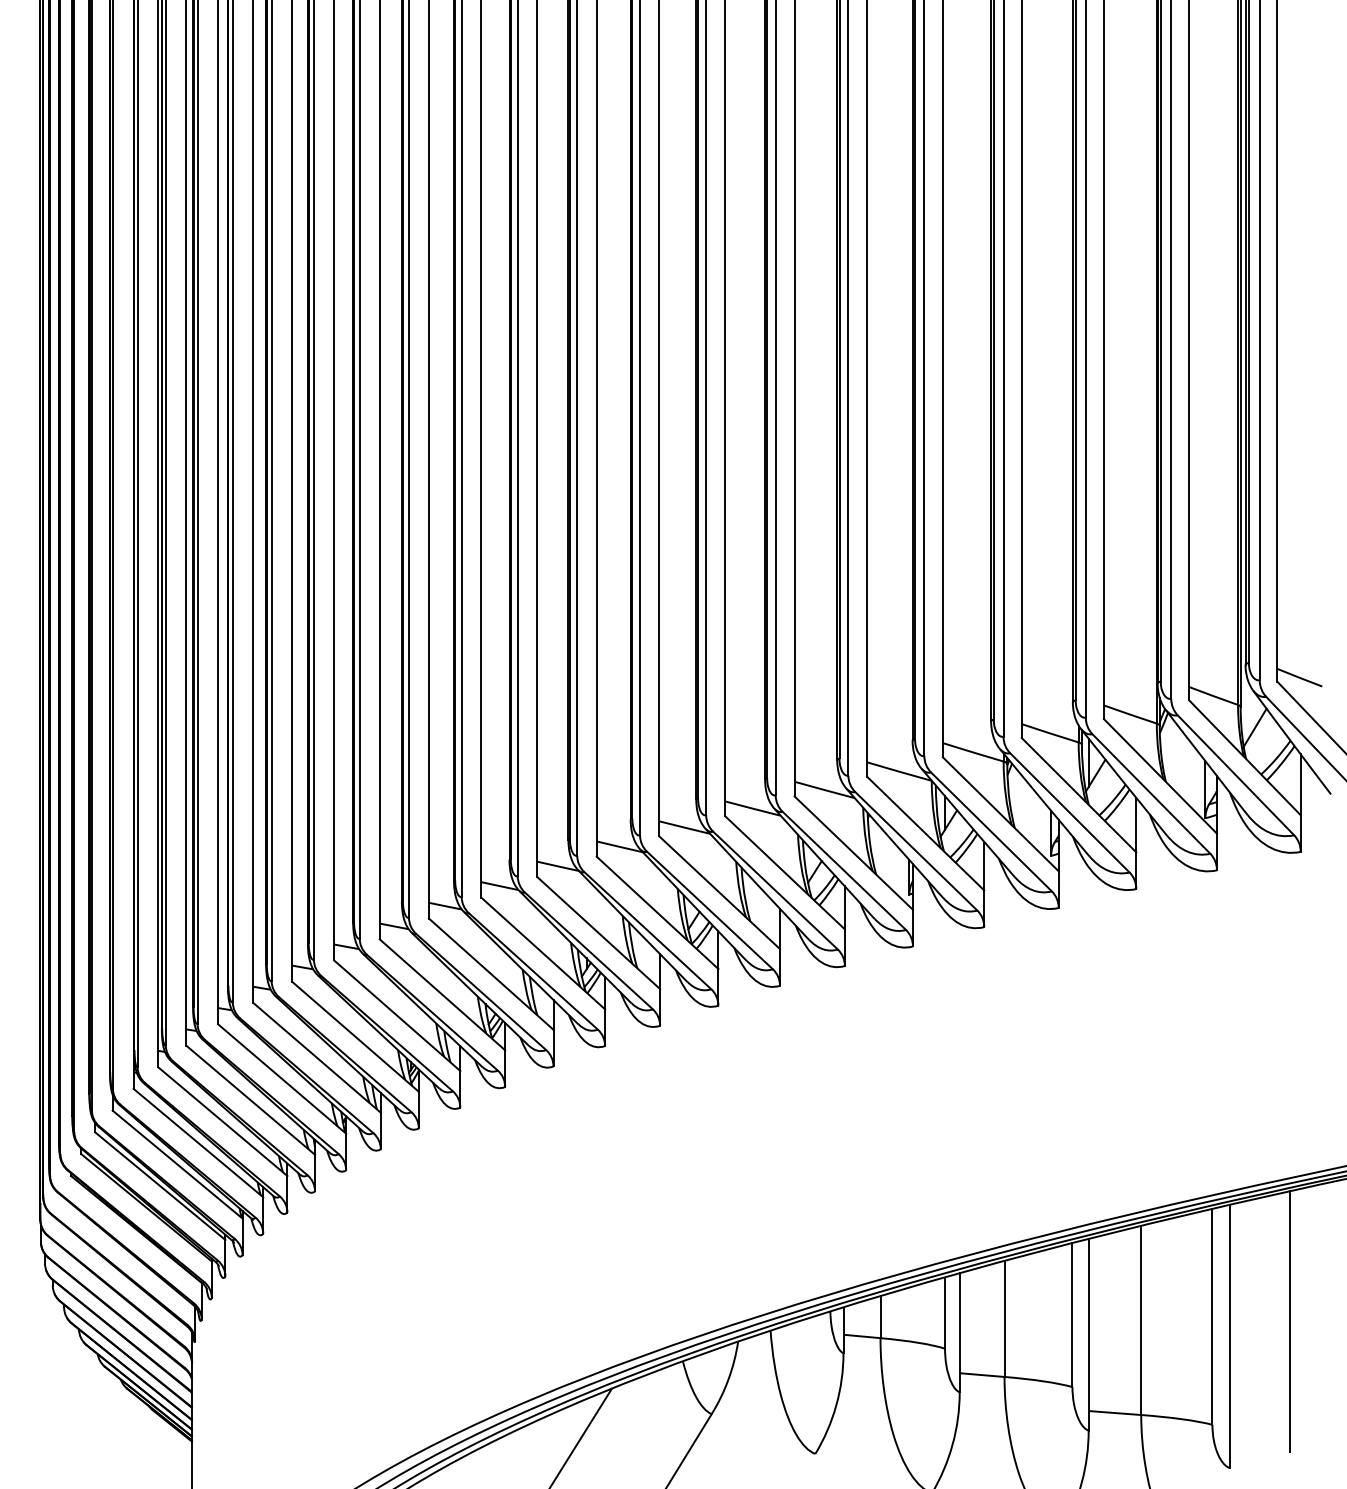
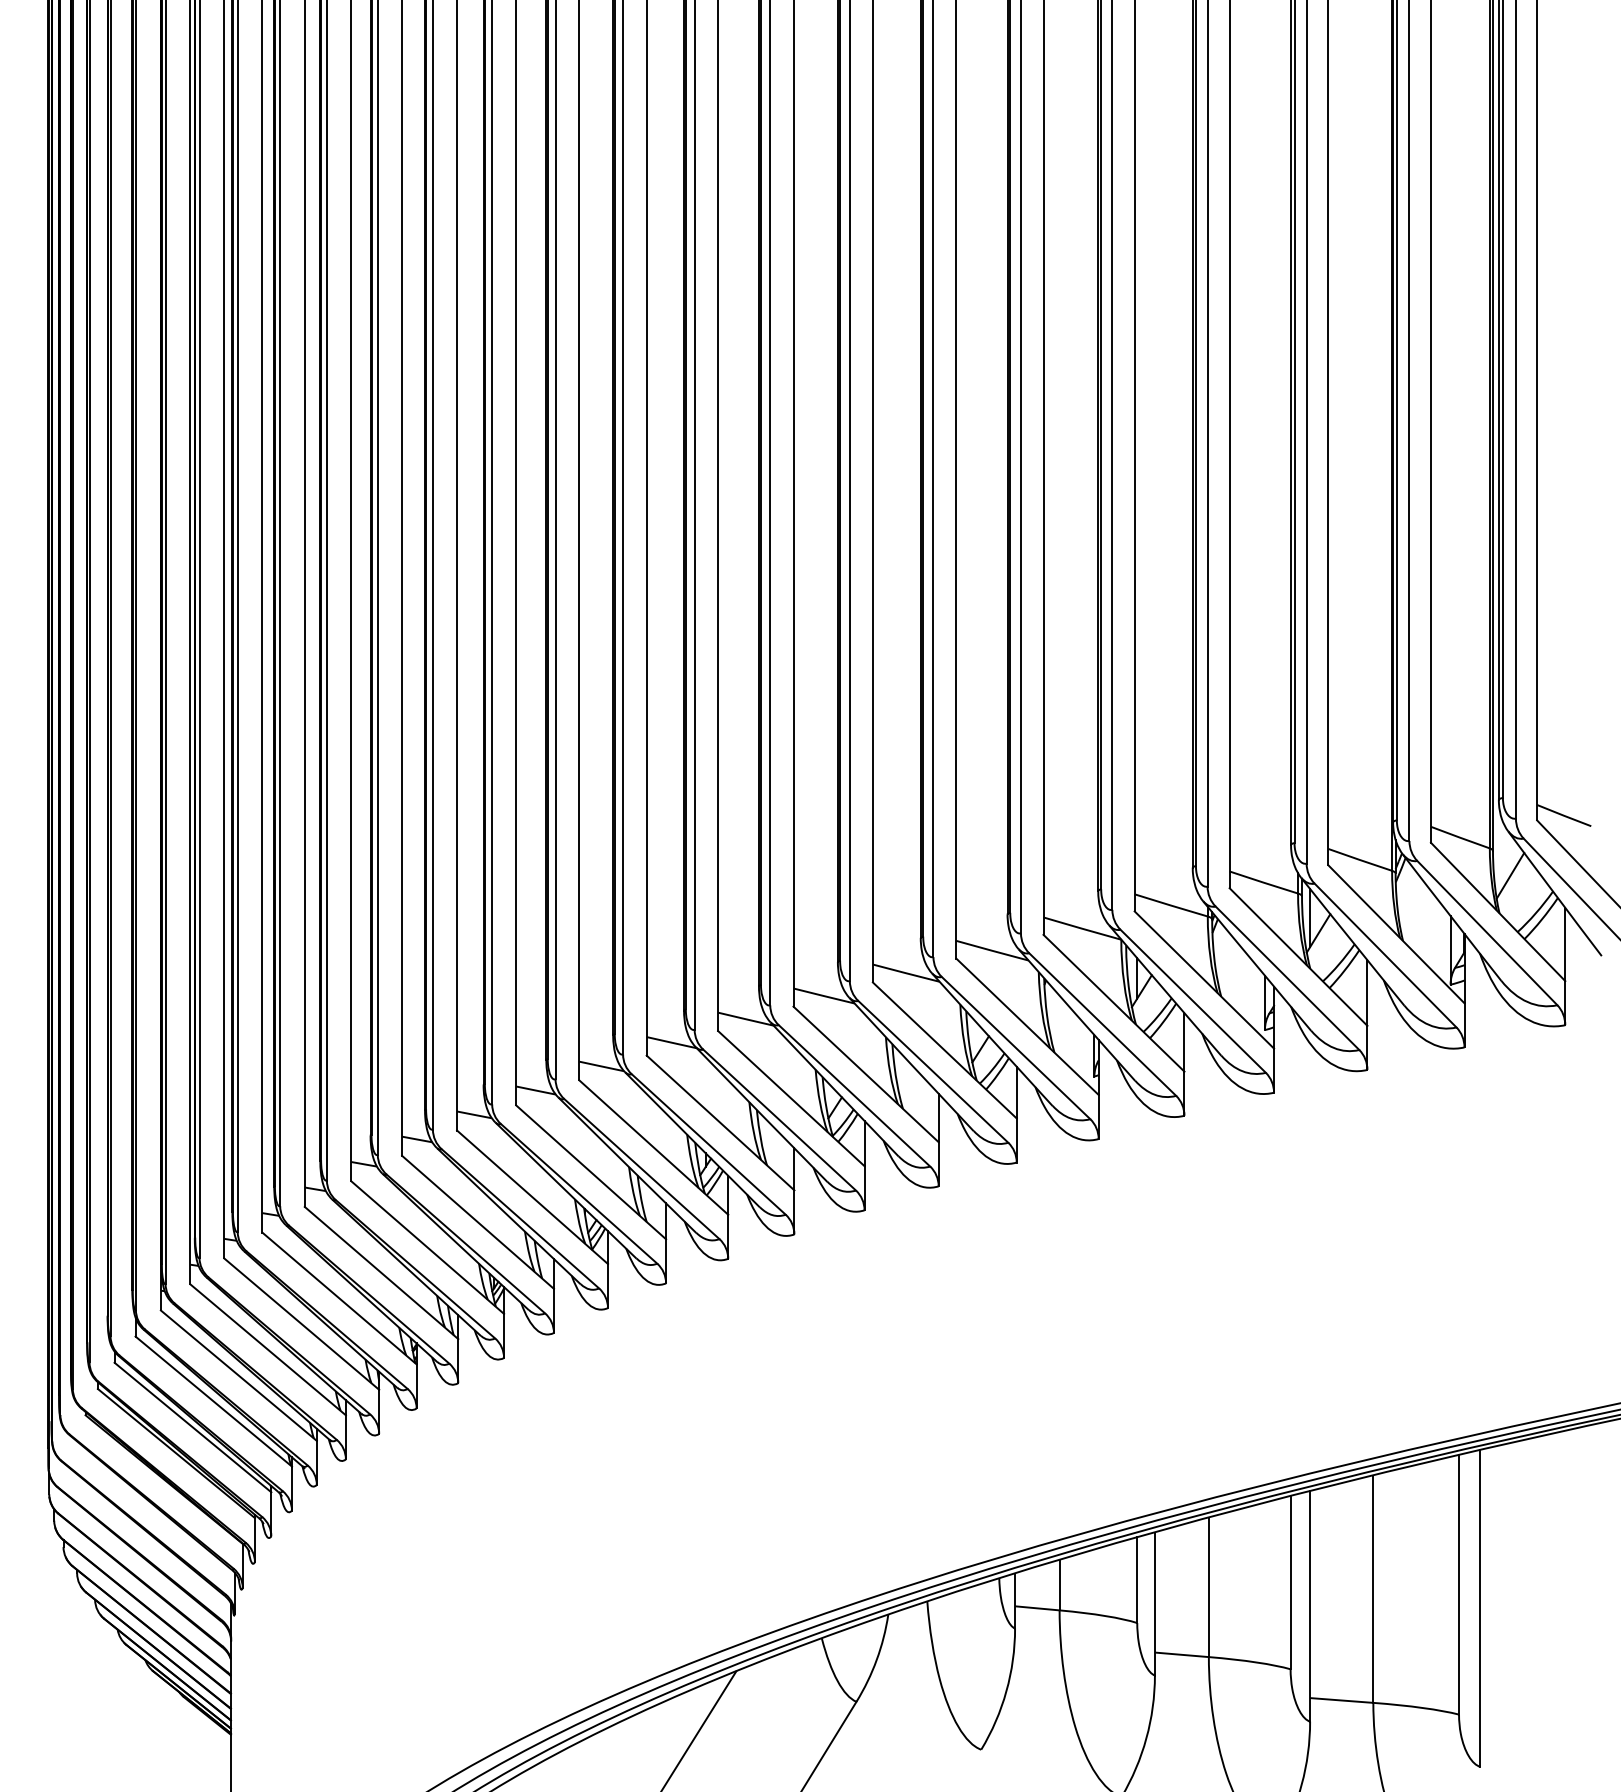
line: (1290, 1321) -> (1552, 1590), removed

